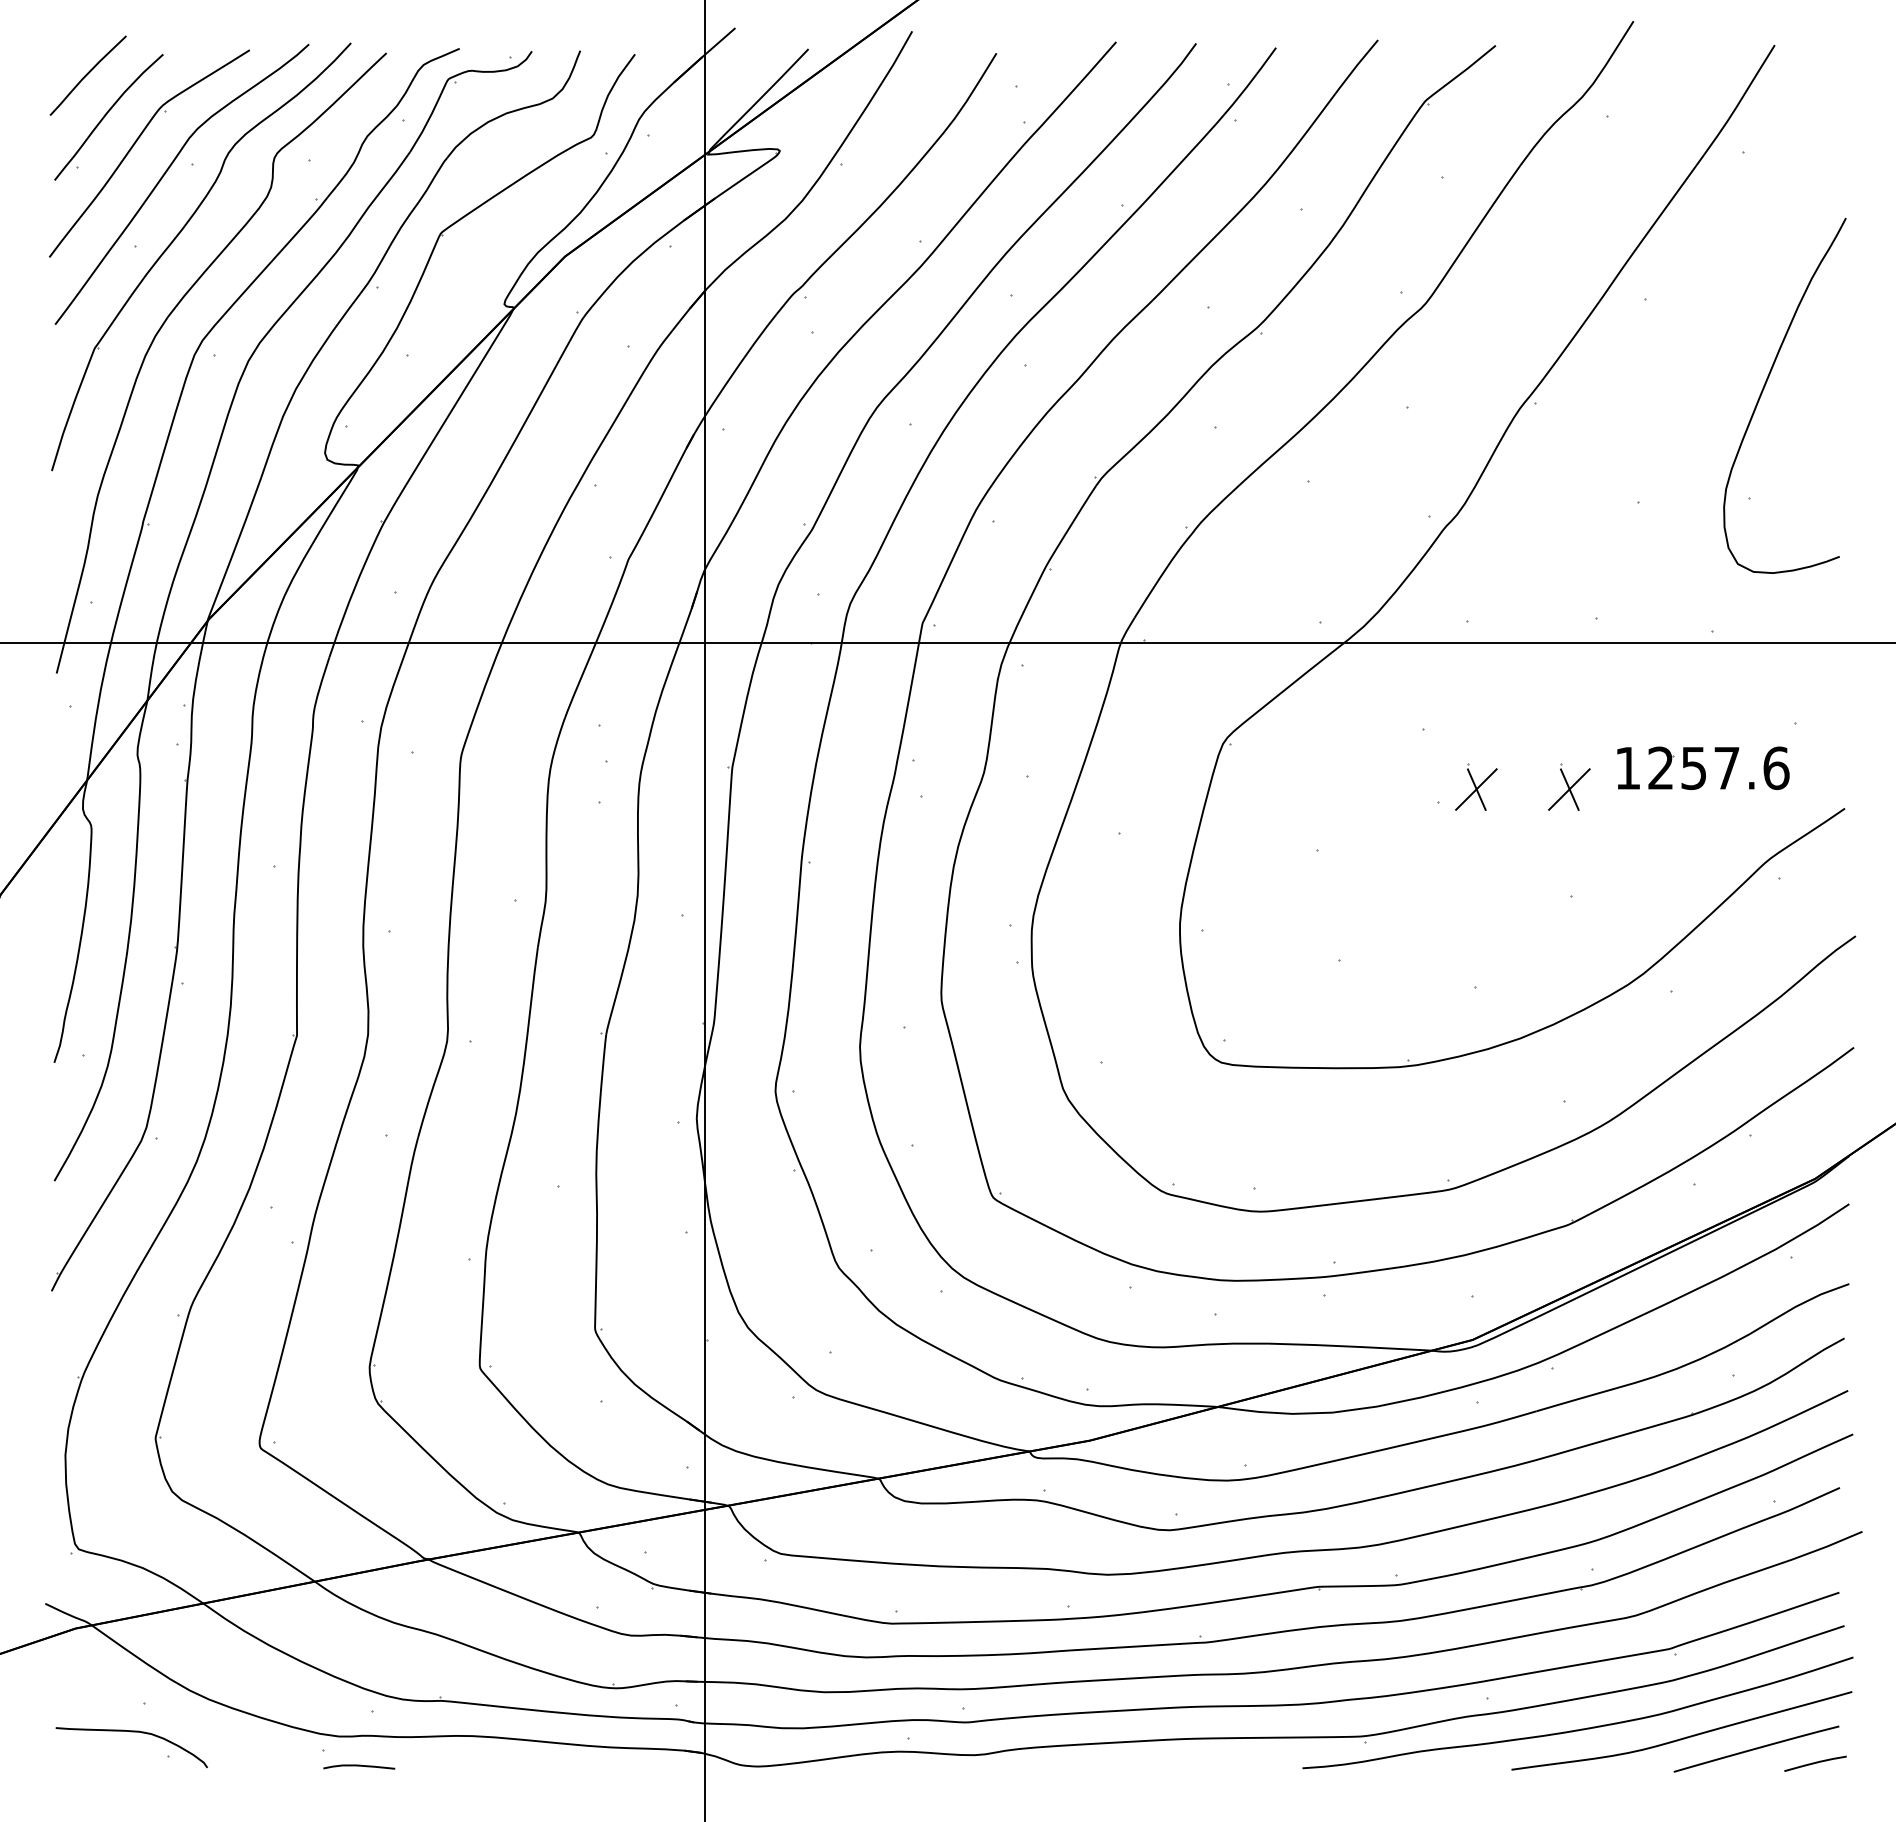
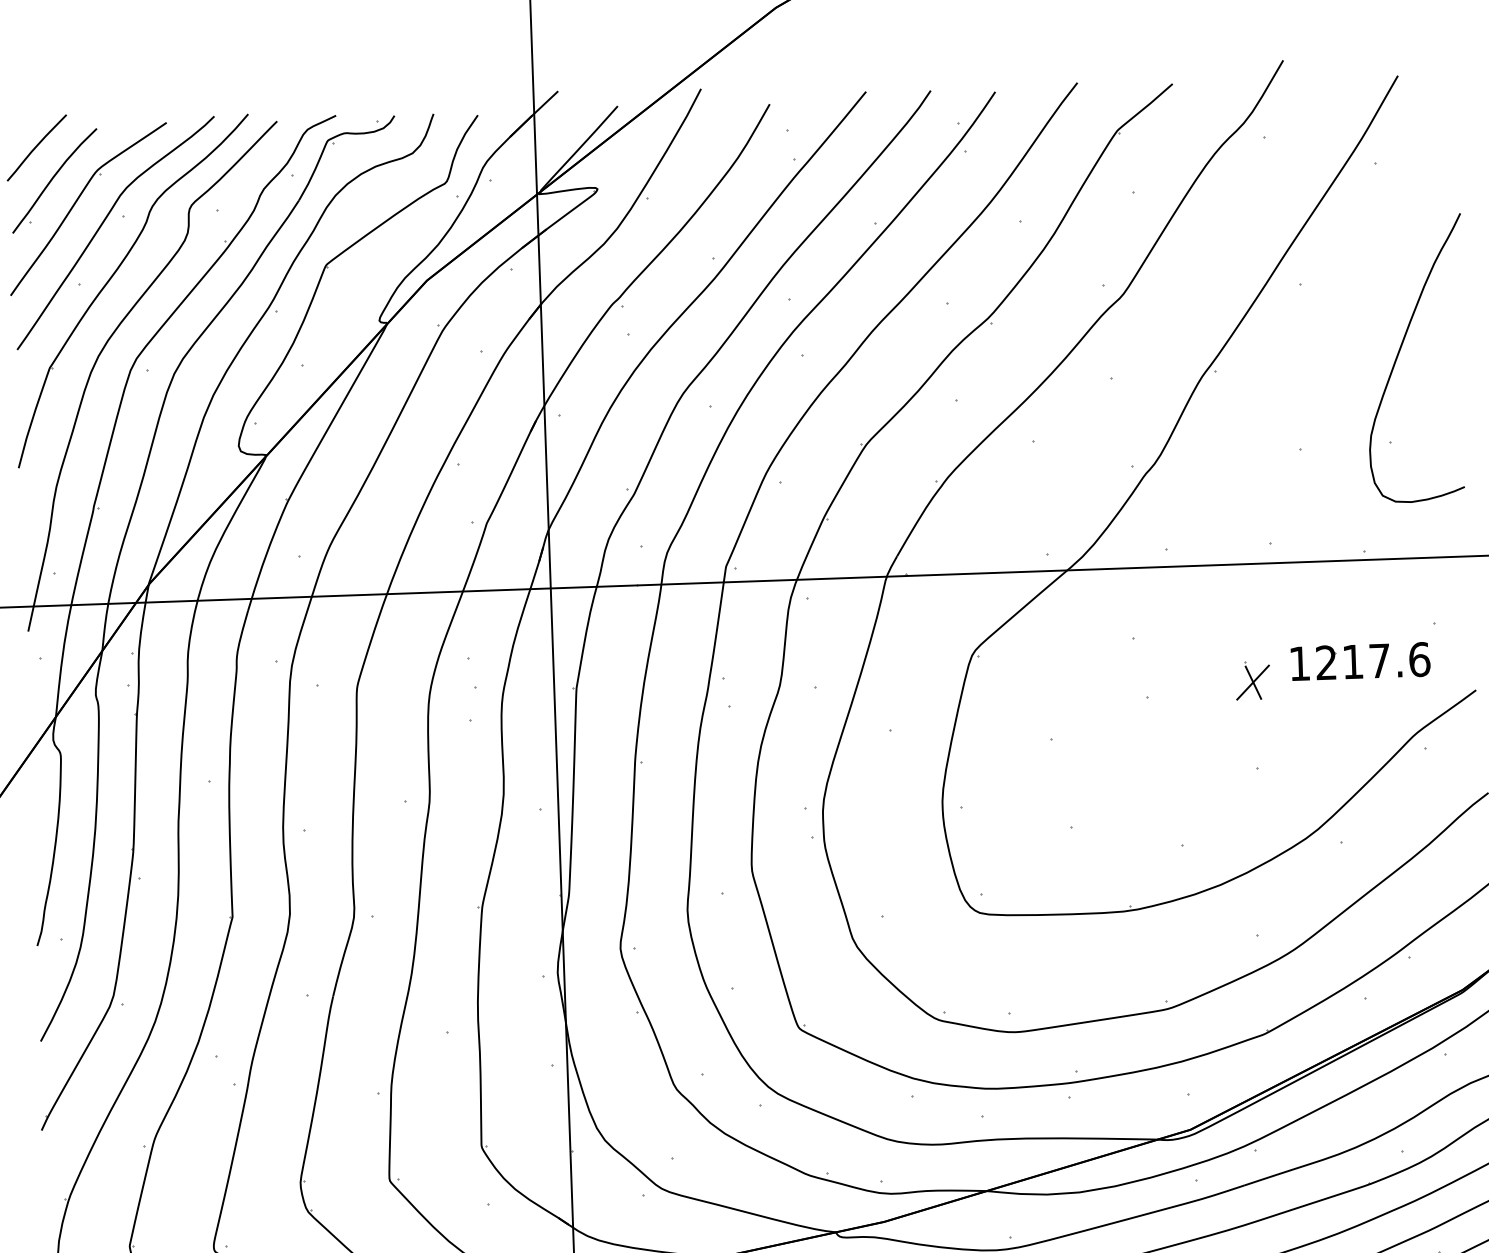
text: (1693, 768) -> (1352, 662), 1257.6 -> 1217.6
part: (1476, 786) -> (1177, 682), removed

